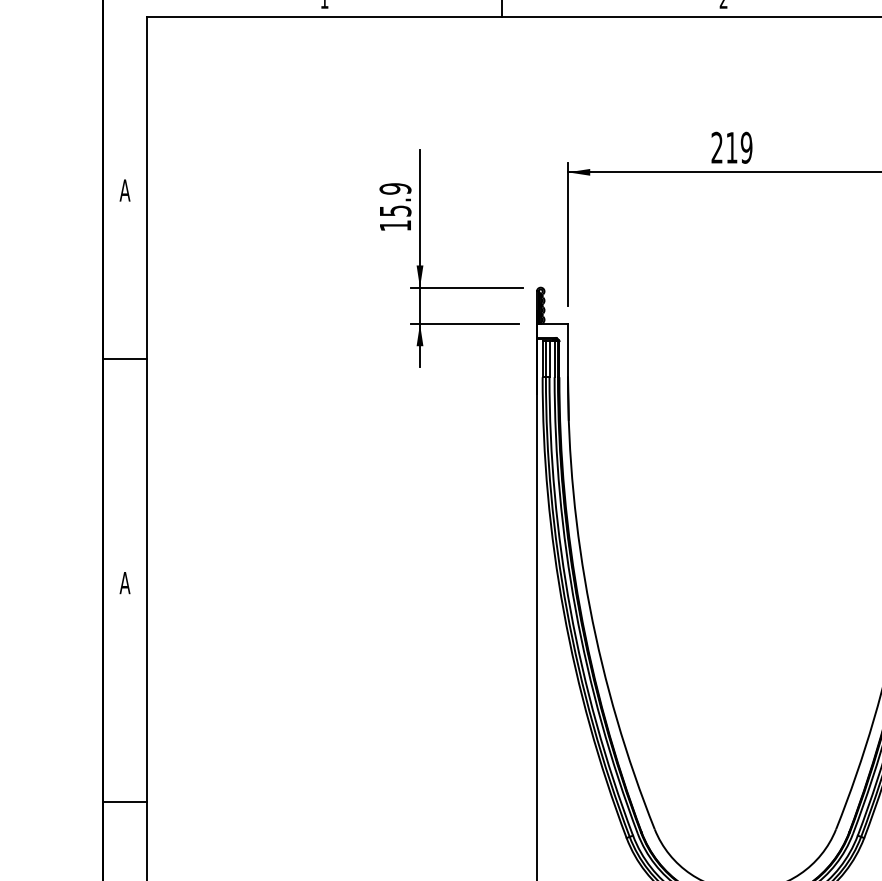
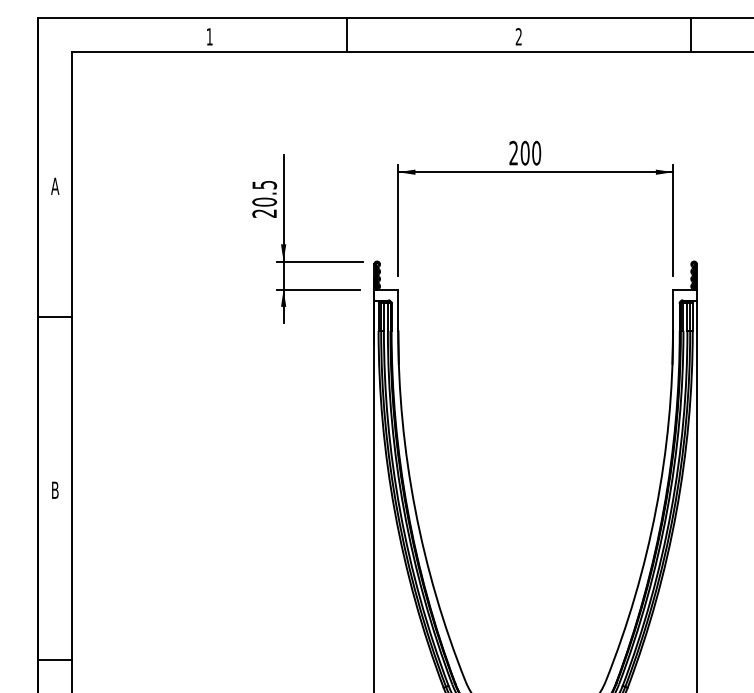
text: (738, 146) -> (530, 152), 219 -> 200
text: (395, 206) -> (264, 198), 15.9 -> 20.5
text: (125, 582) -> (55, 489), A -> B

